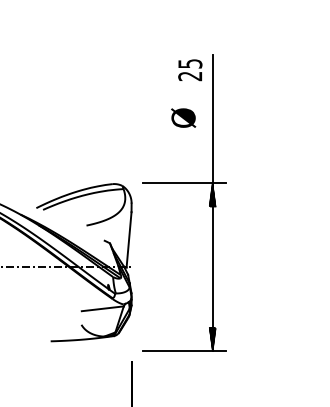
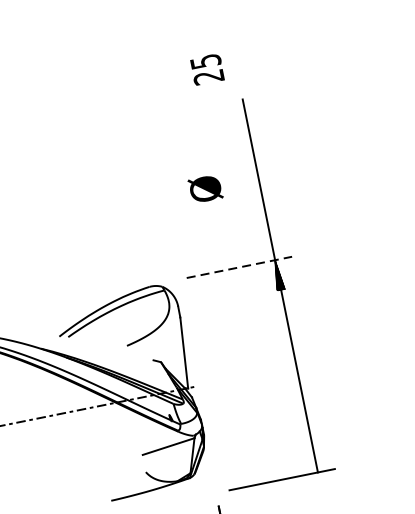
text: (190, 70) -> (207, 69), moved
text: (183, 117) -> (205, 188), moved
line: (184, 183) -> (239, 267), solid -> dashed
hatch: (212, 339) -> (314, 457), removed

